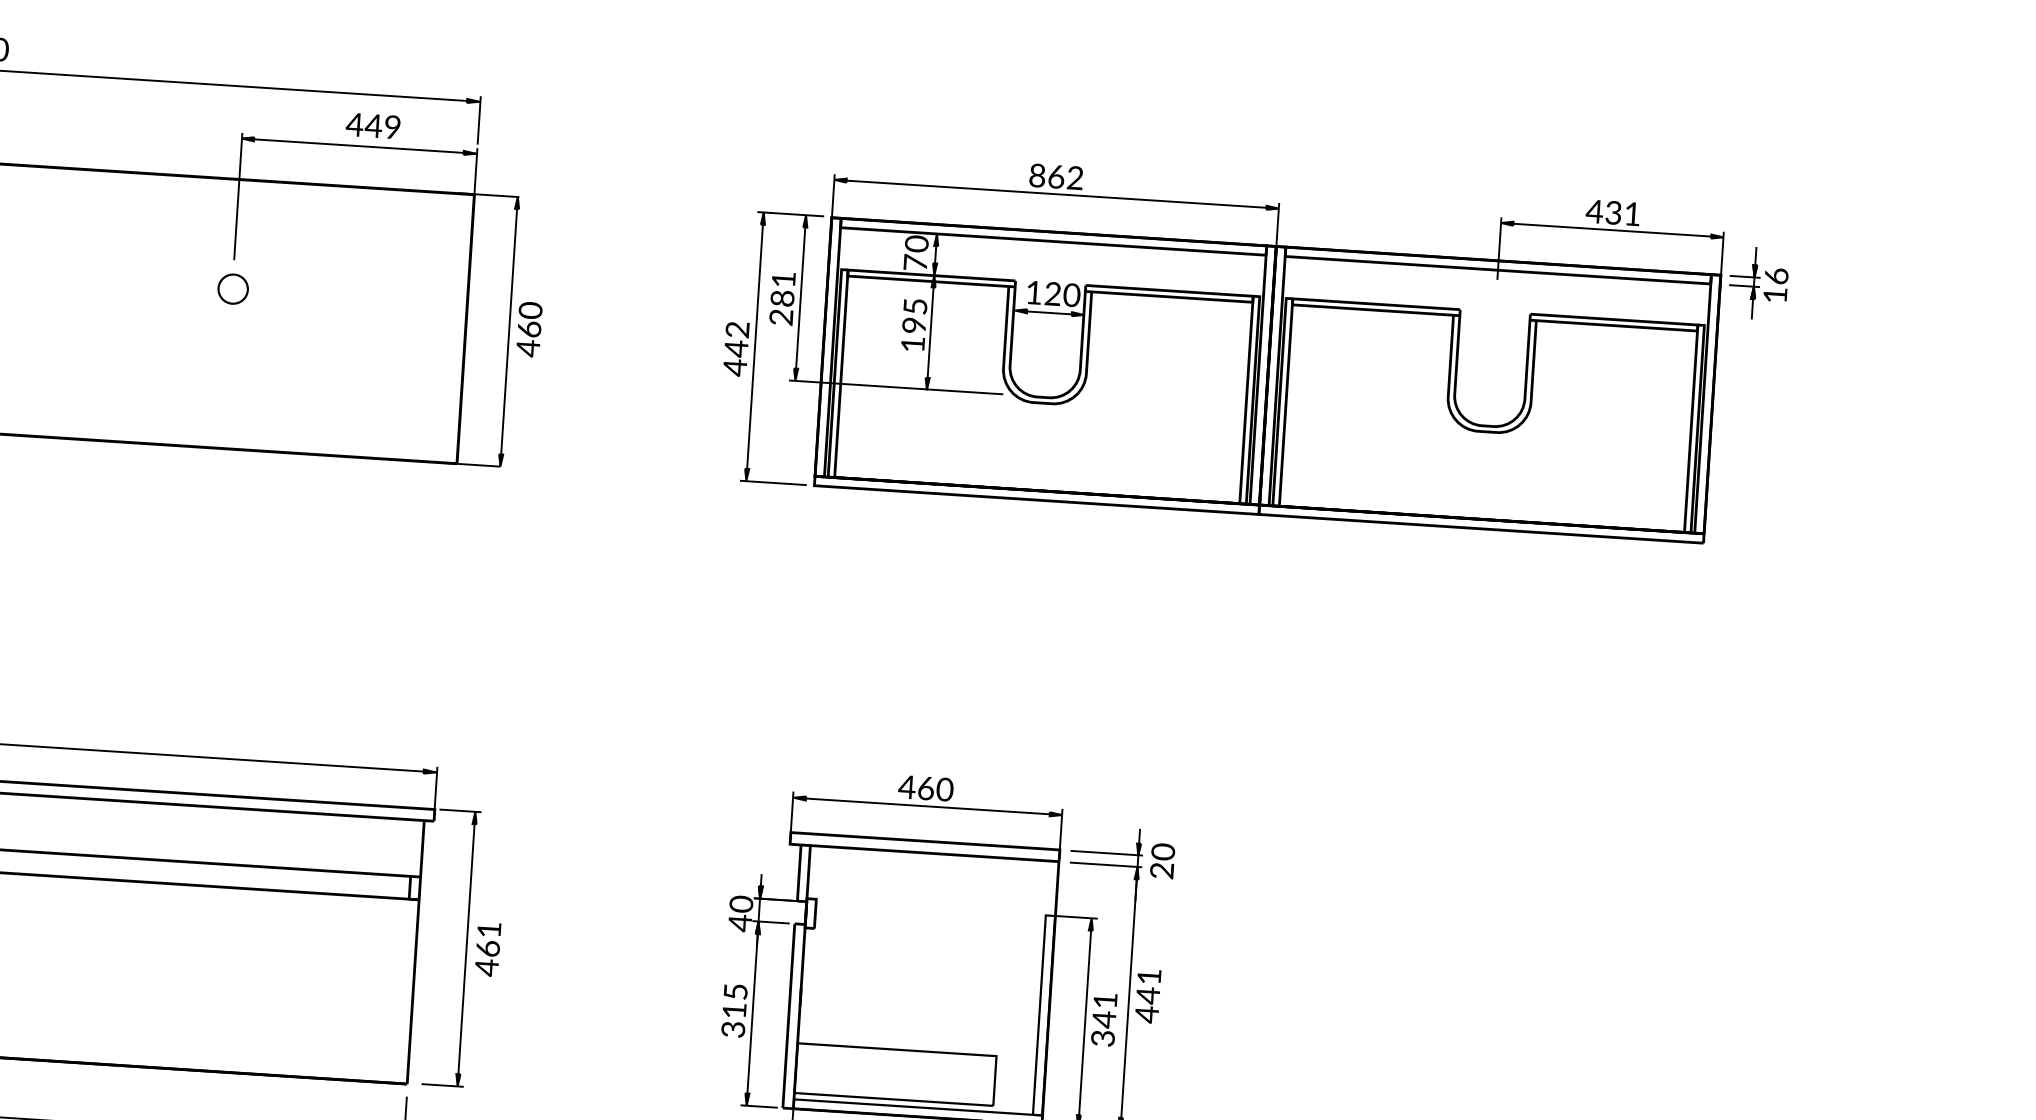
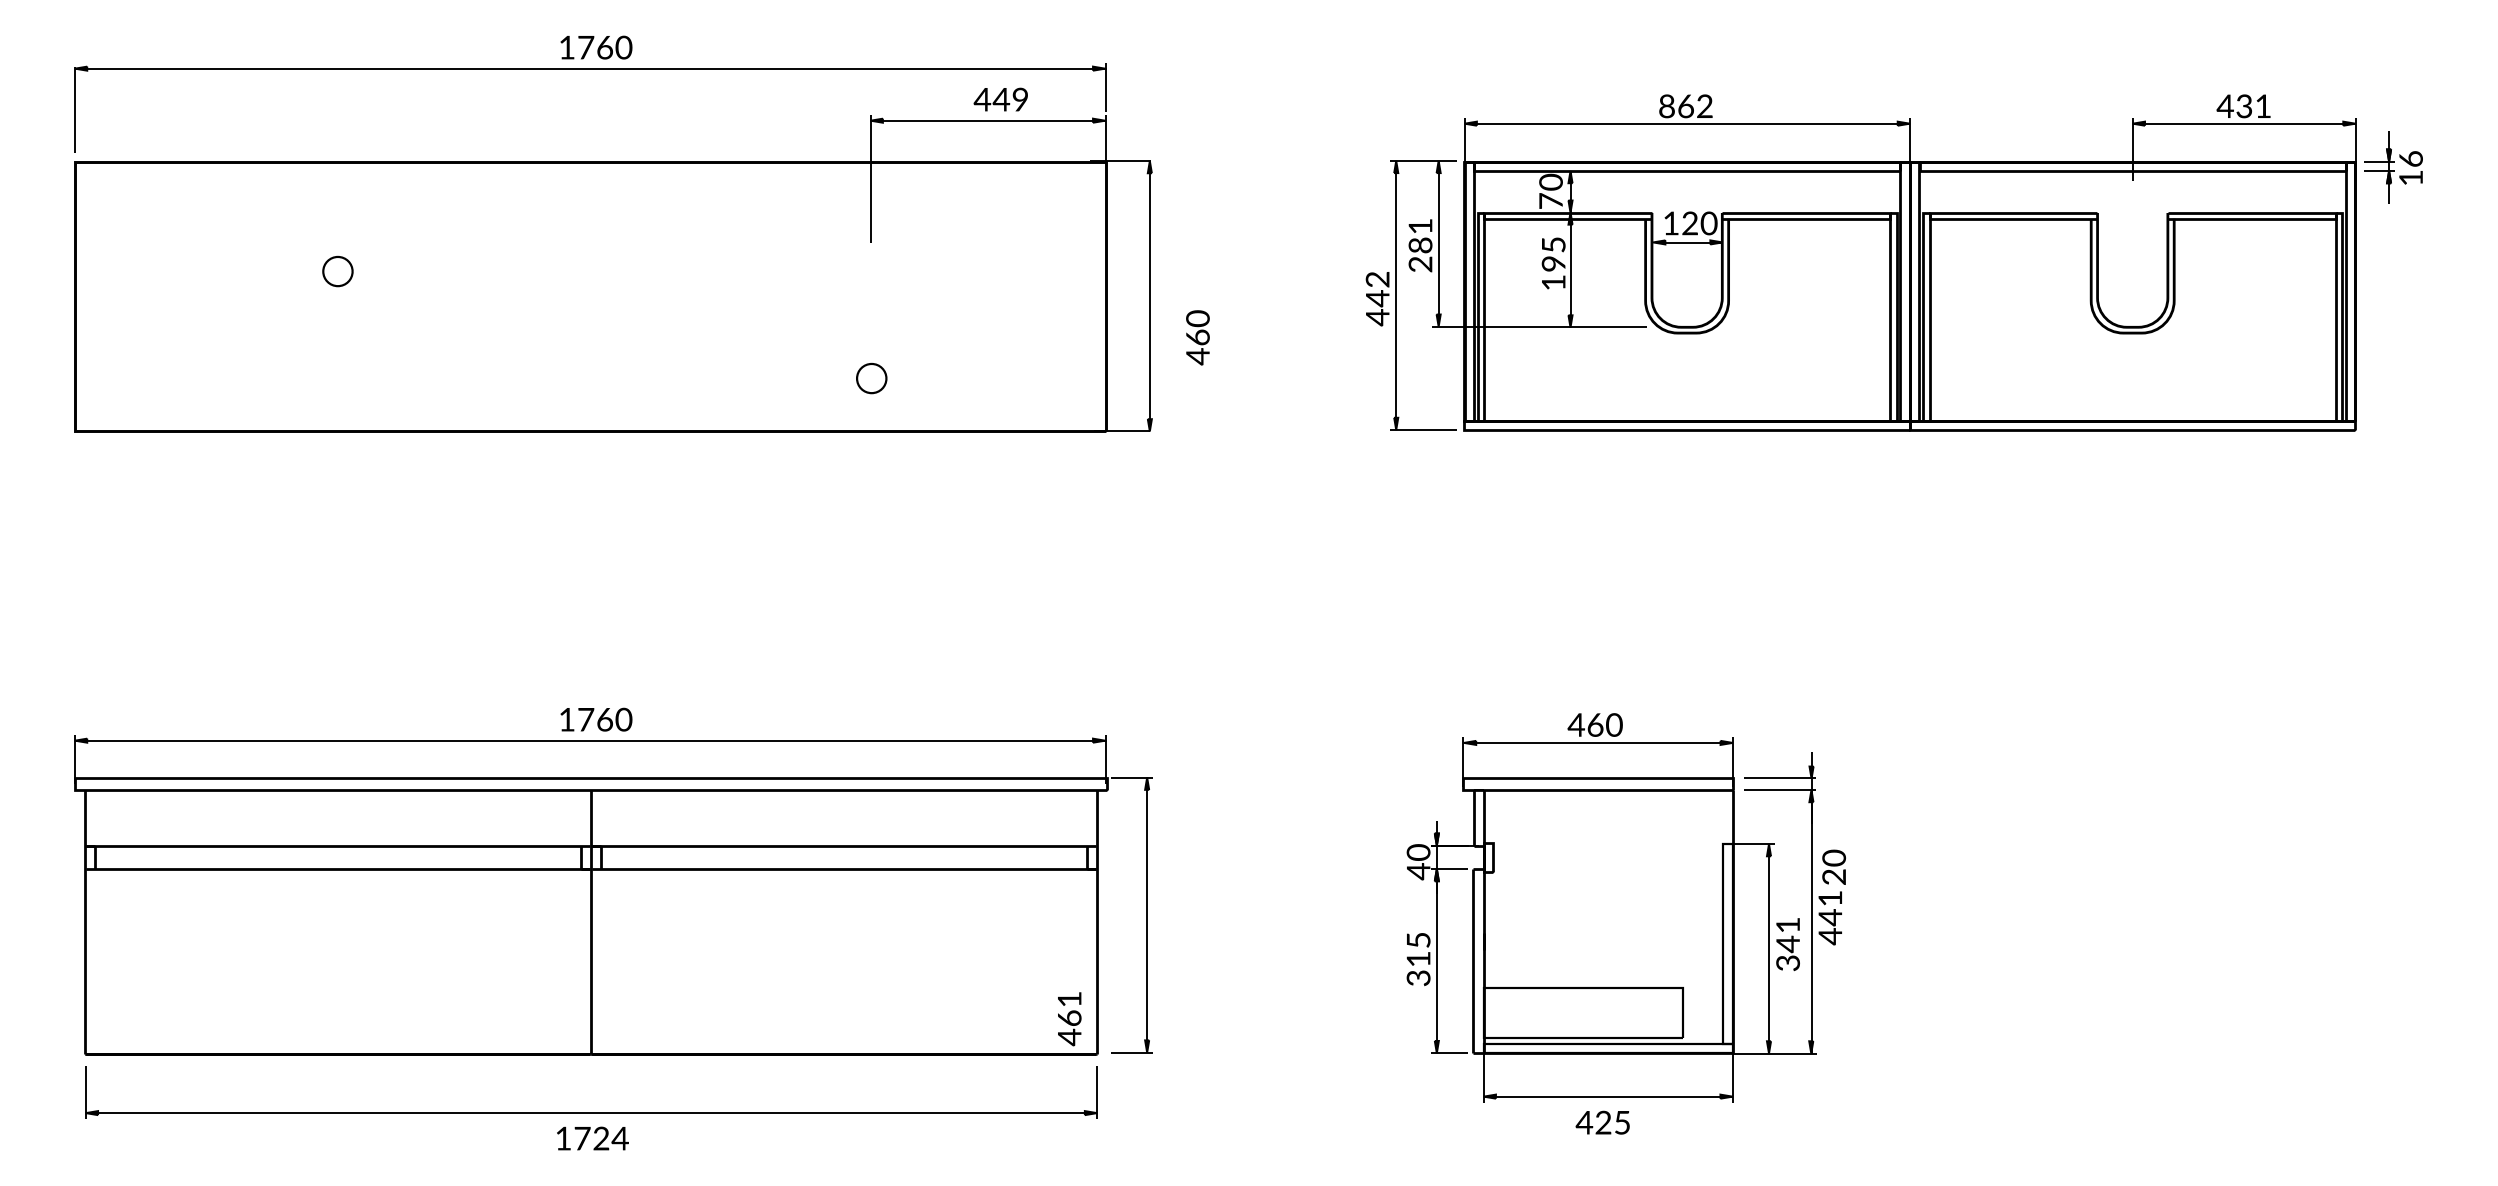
part: (232, 289) -> (871, 378), moved
text: (528, 329) -> (1197, 337), moved
text: (1162, 860) -> (1833, 866), moved
text: (487, 949) -> (1069, 1019), moved

